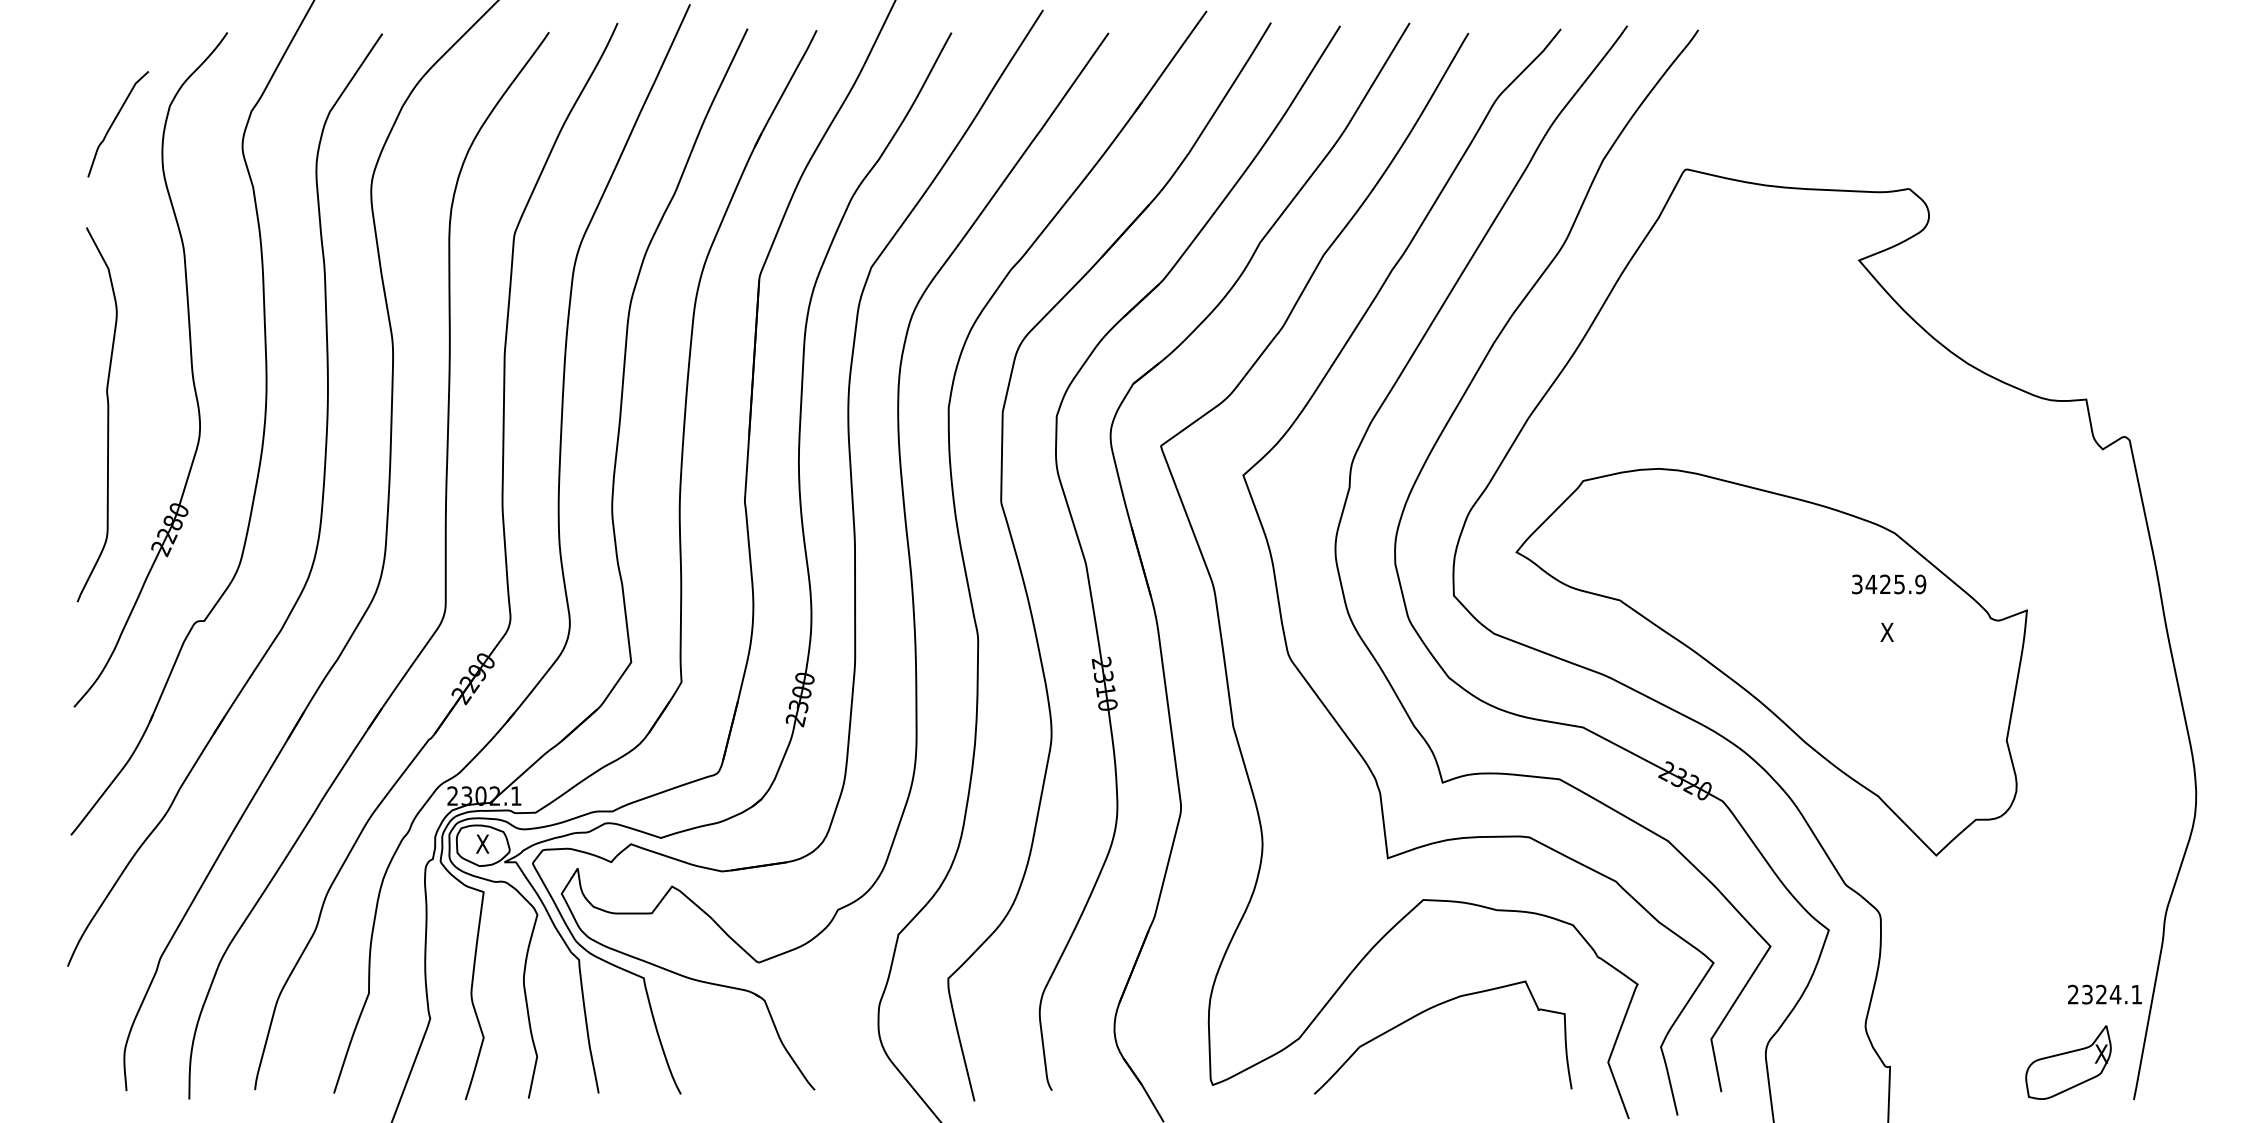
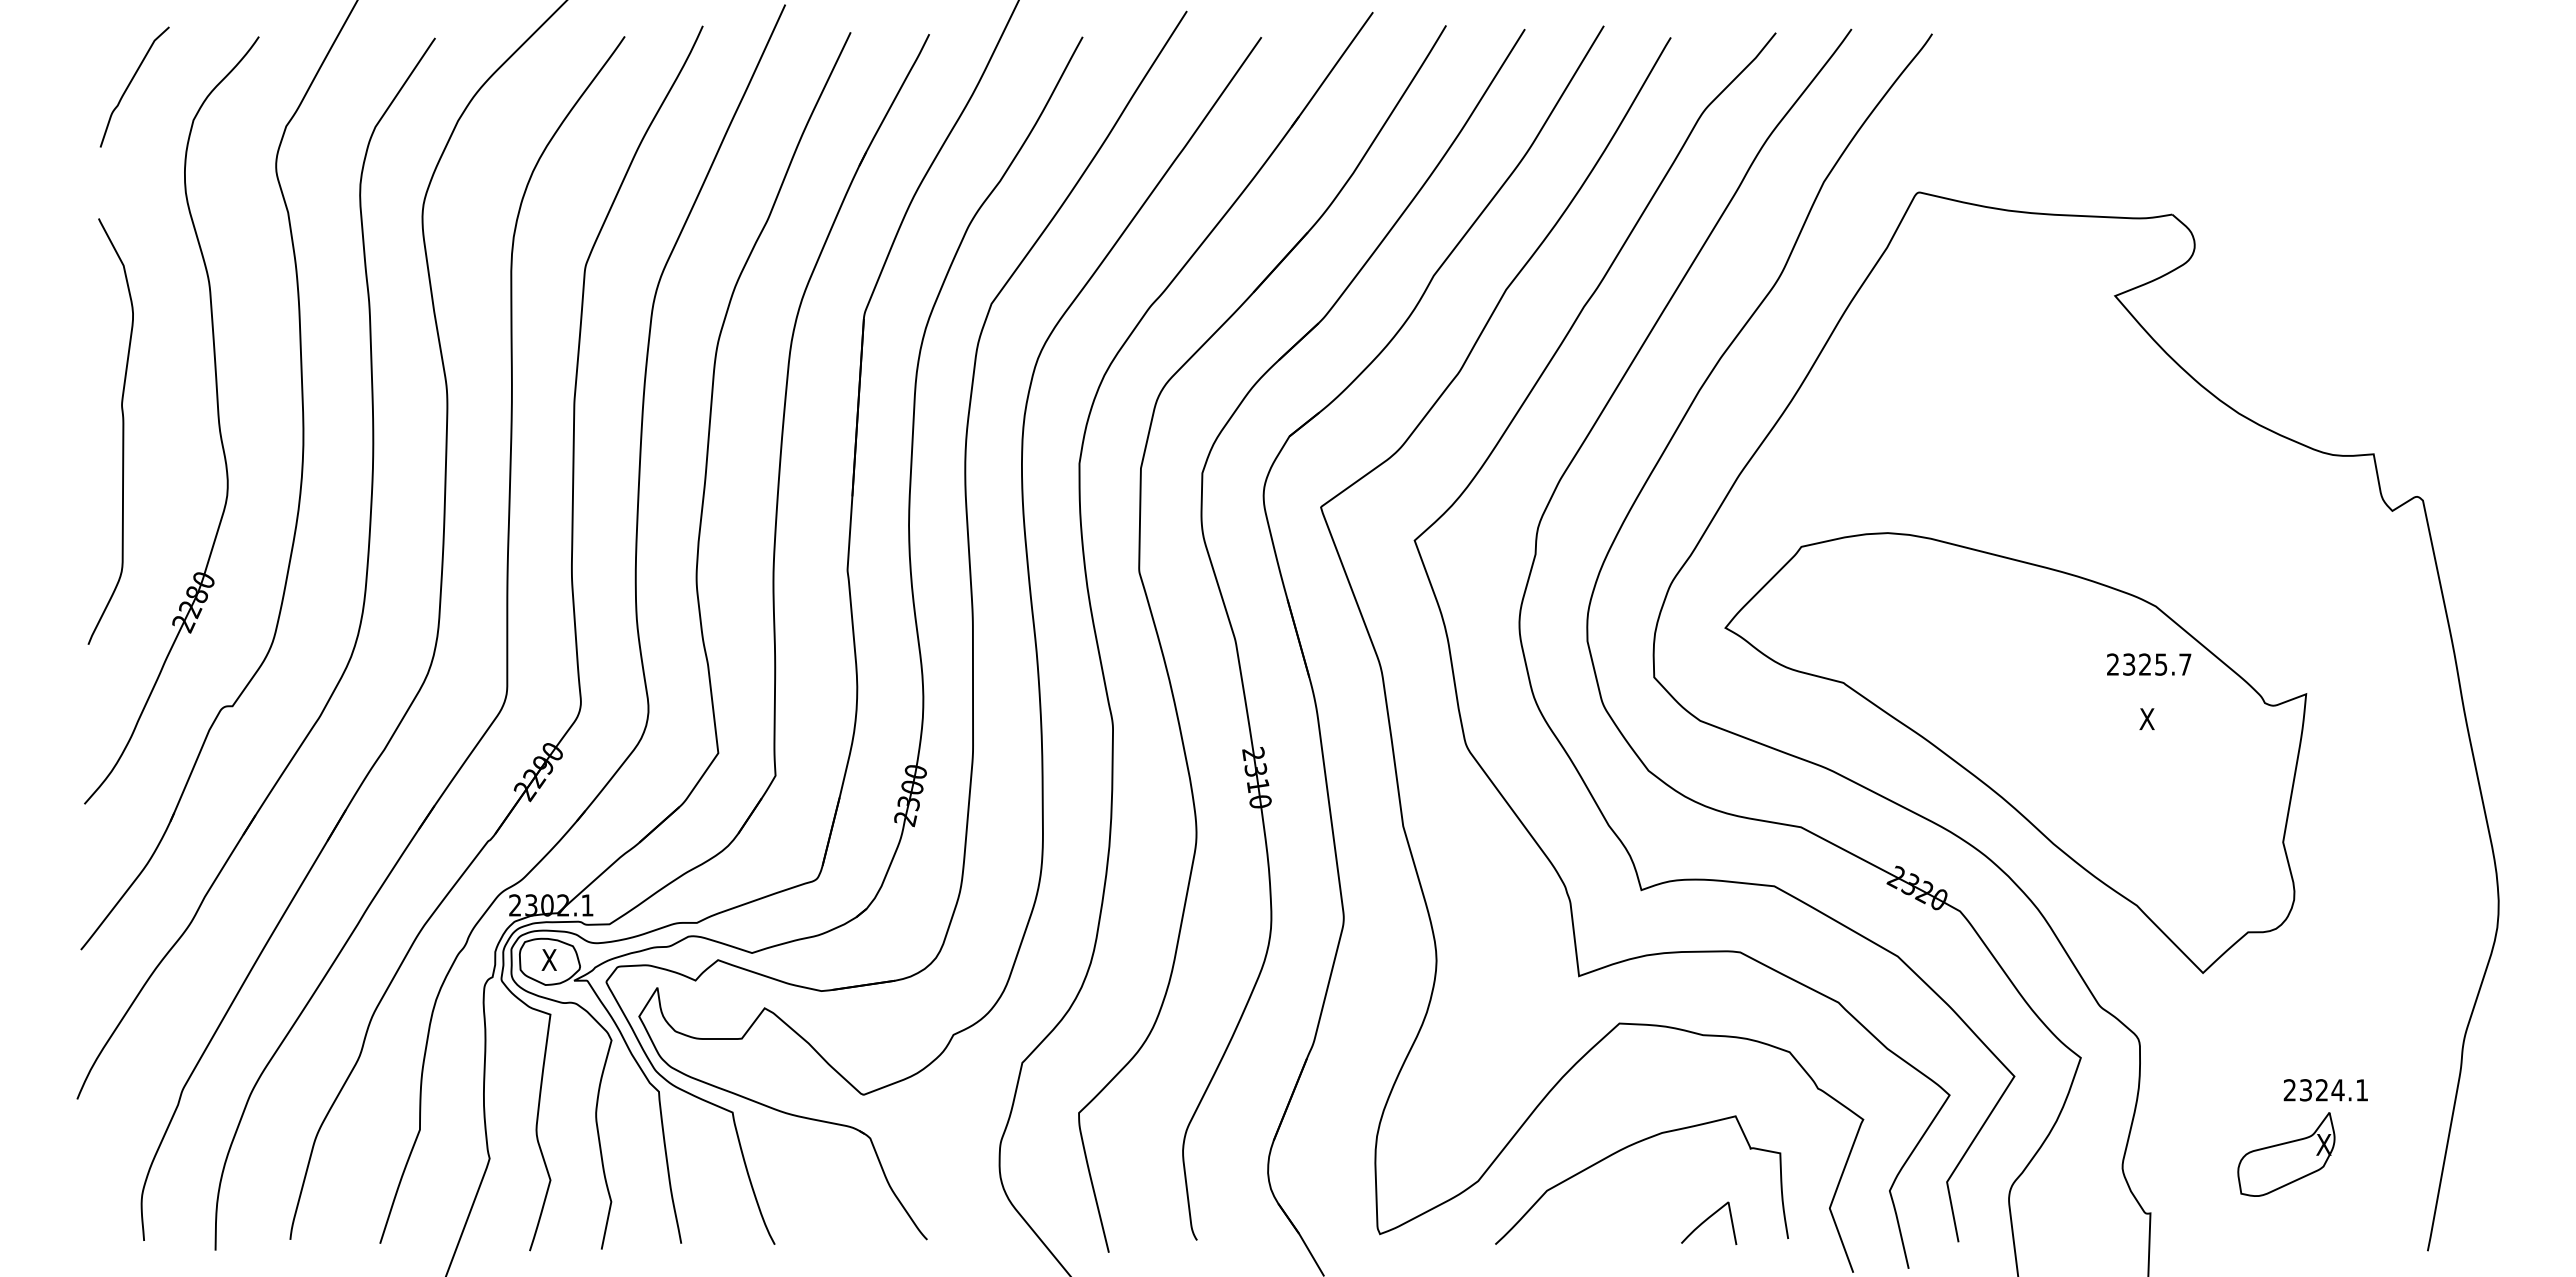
curve: (114, 122) -> (130, 84), moved
curve: (107, 414) -> (122, 431), moved
text: (1889, 584) -> (2149, 664), 3425.9 -> 2325.7
text: (2104, 994) -> (2325, 1090), moved
part: (2068, 1062) -> (2286, 1154), moved
curve: (1500, 1073) -> (1707, 1220), added

